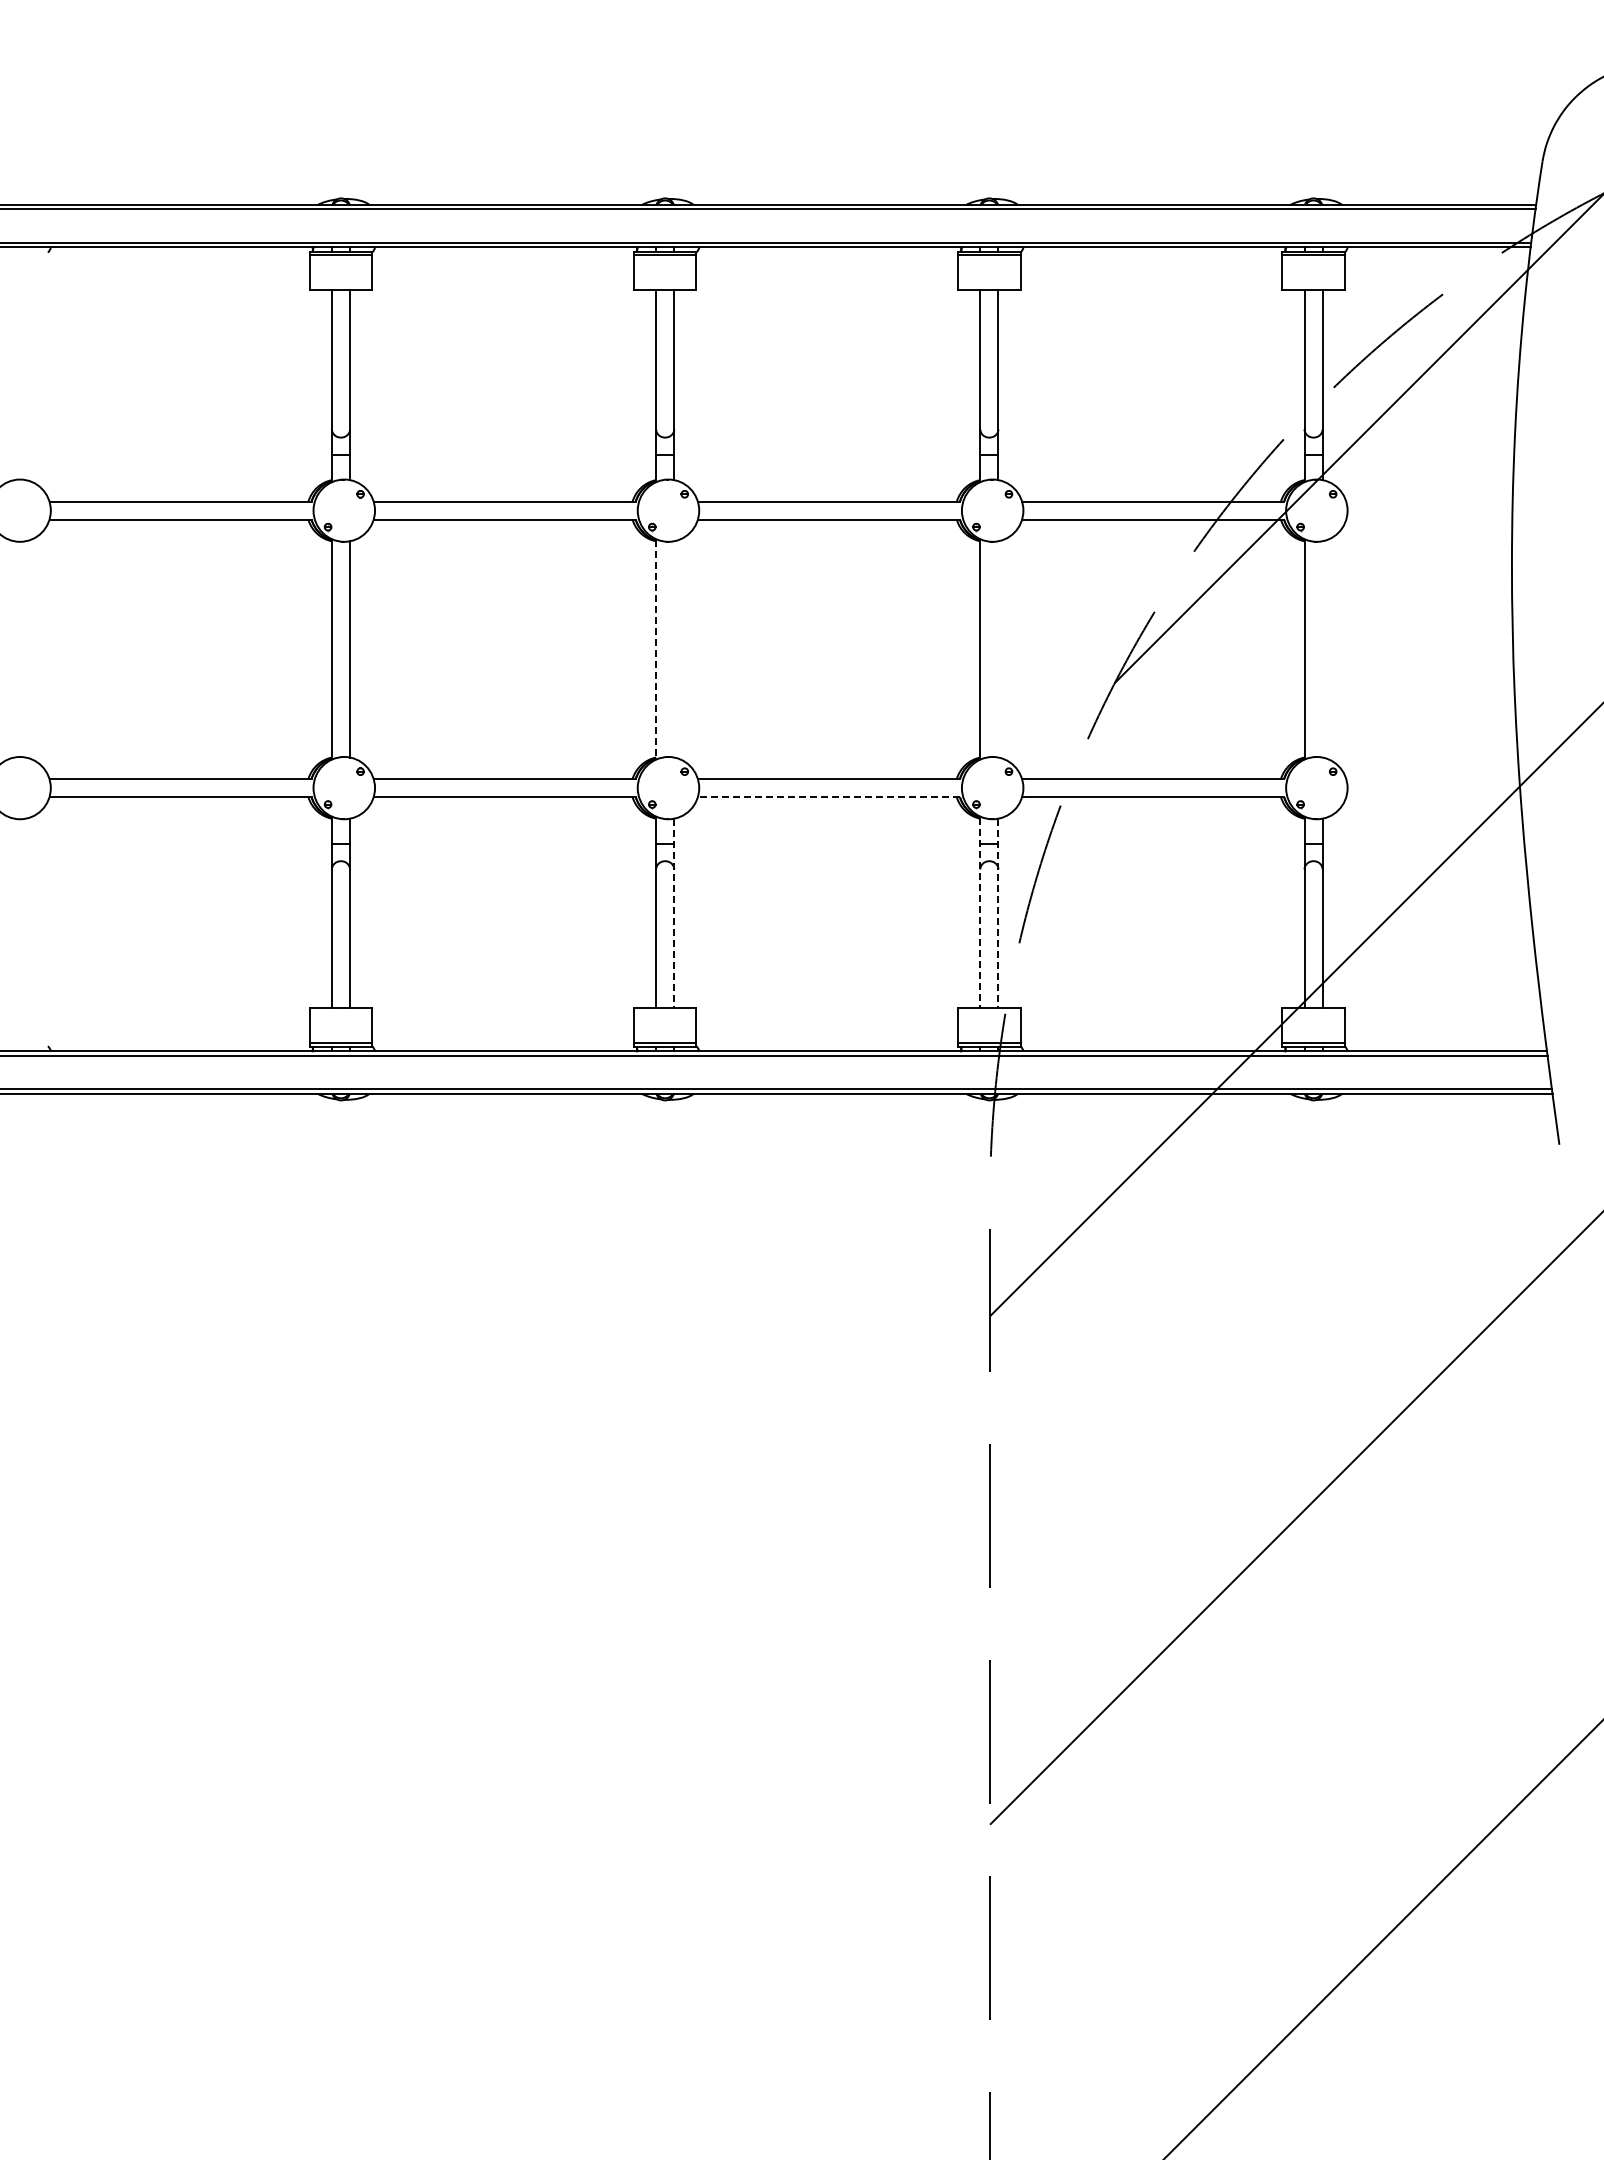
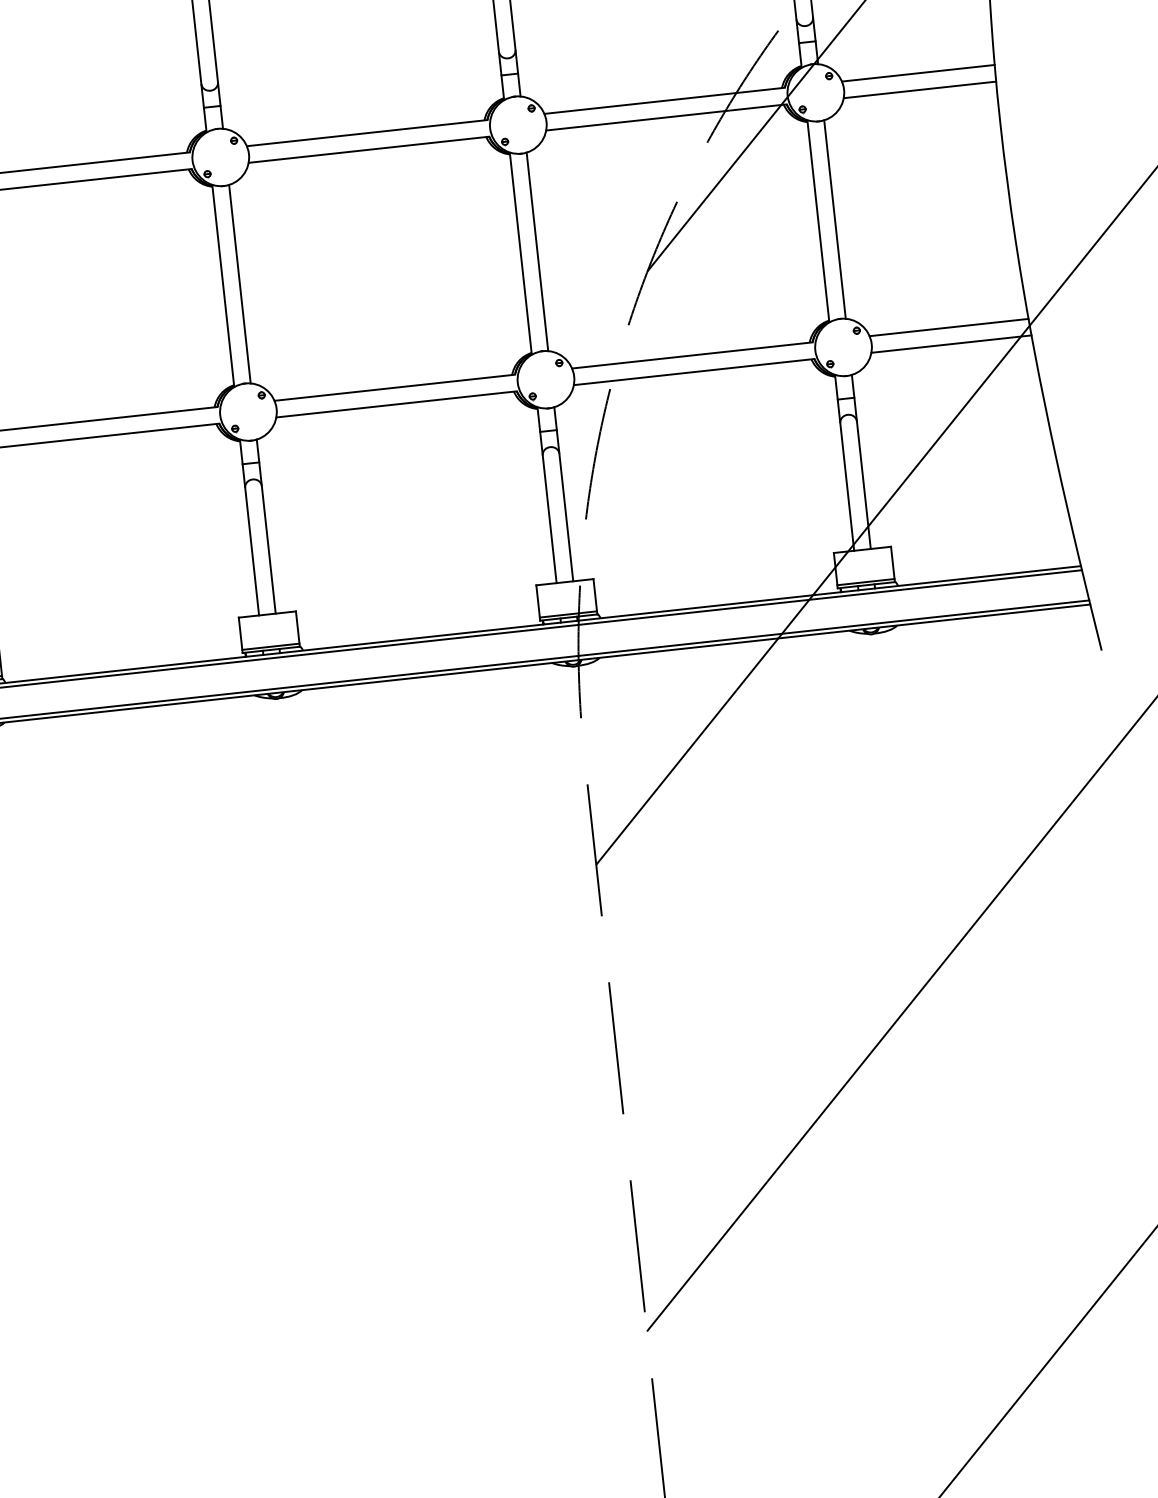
line: (1429, 501) -> (918, 73), added
line: (1429, 519) -> (920, 89), added
line: (656, 649) -> (223, 286), dashed -> solid
line: (674, 649) -> (240, 284), added
line: (998, 649) -> (537, 251), added
line: (1322, 649) -> (834, 219), added
line: (1432, 779) -> (948, 327), added
line: (828, 797) -> (396, 404), dashed -> solid
line: (1433, 797) -> (951, 344), added
line: (674, 913) -> (266, 526), dashed -> solid
line: (980, 913) -> (547, 496), dashed -> solid
line: (998, 913) -> (563, 494), dashed -> solid

